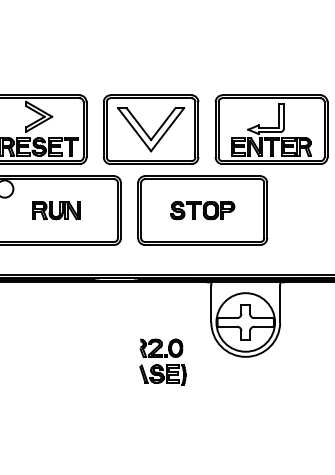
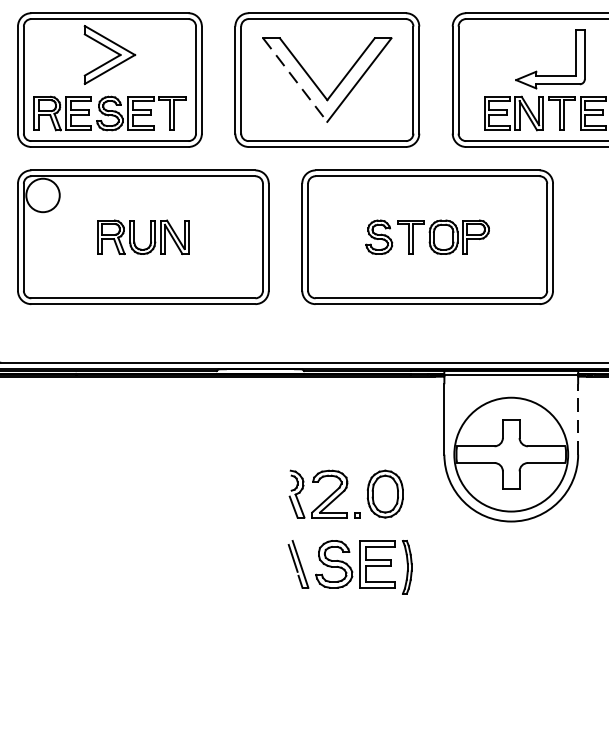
line: (134, 130) -> (295, 81), solid -> dashed
line: (280, 303) -> (578, 417), solid -> dashed
part: (162, 361) -> (349, 530), size x1.4

